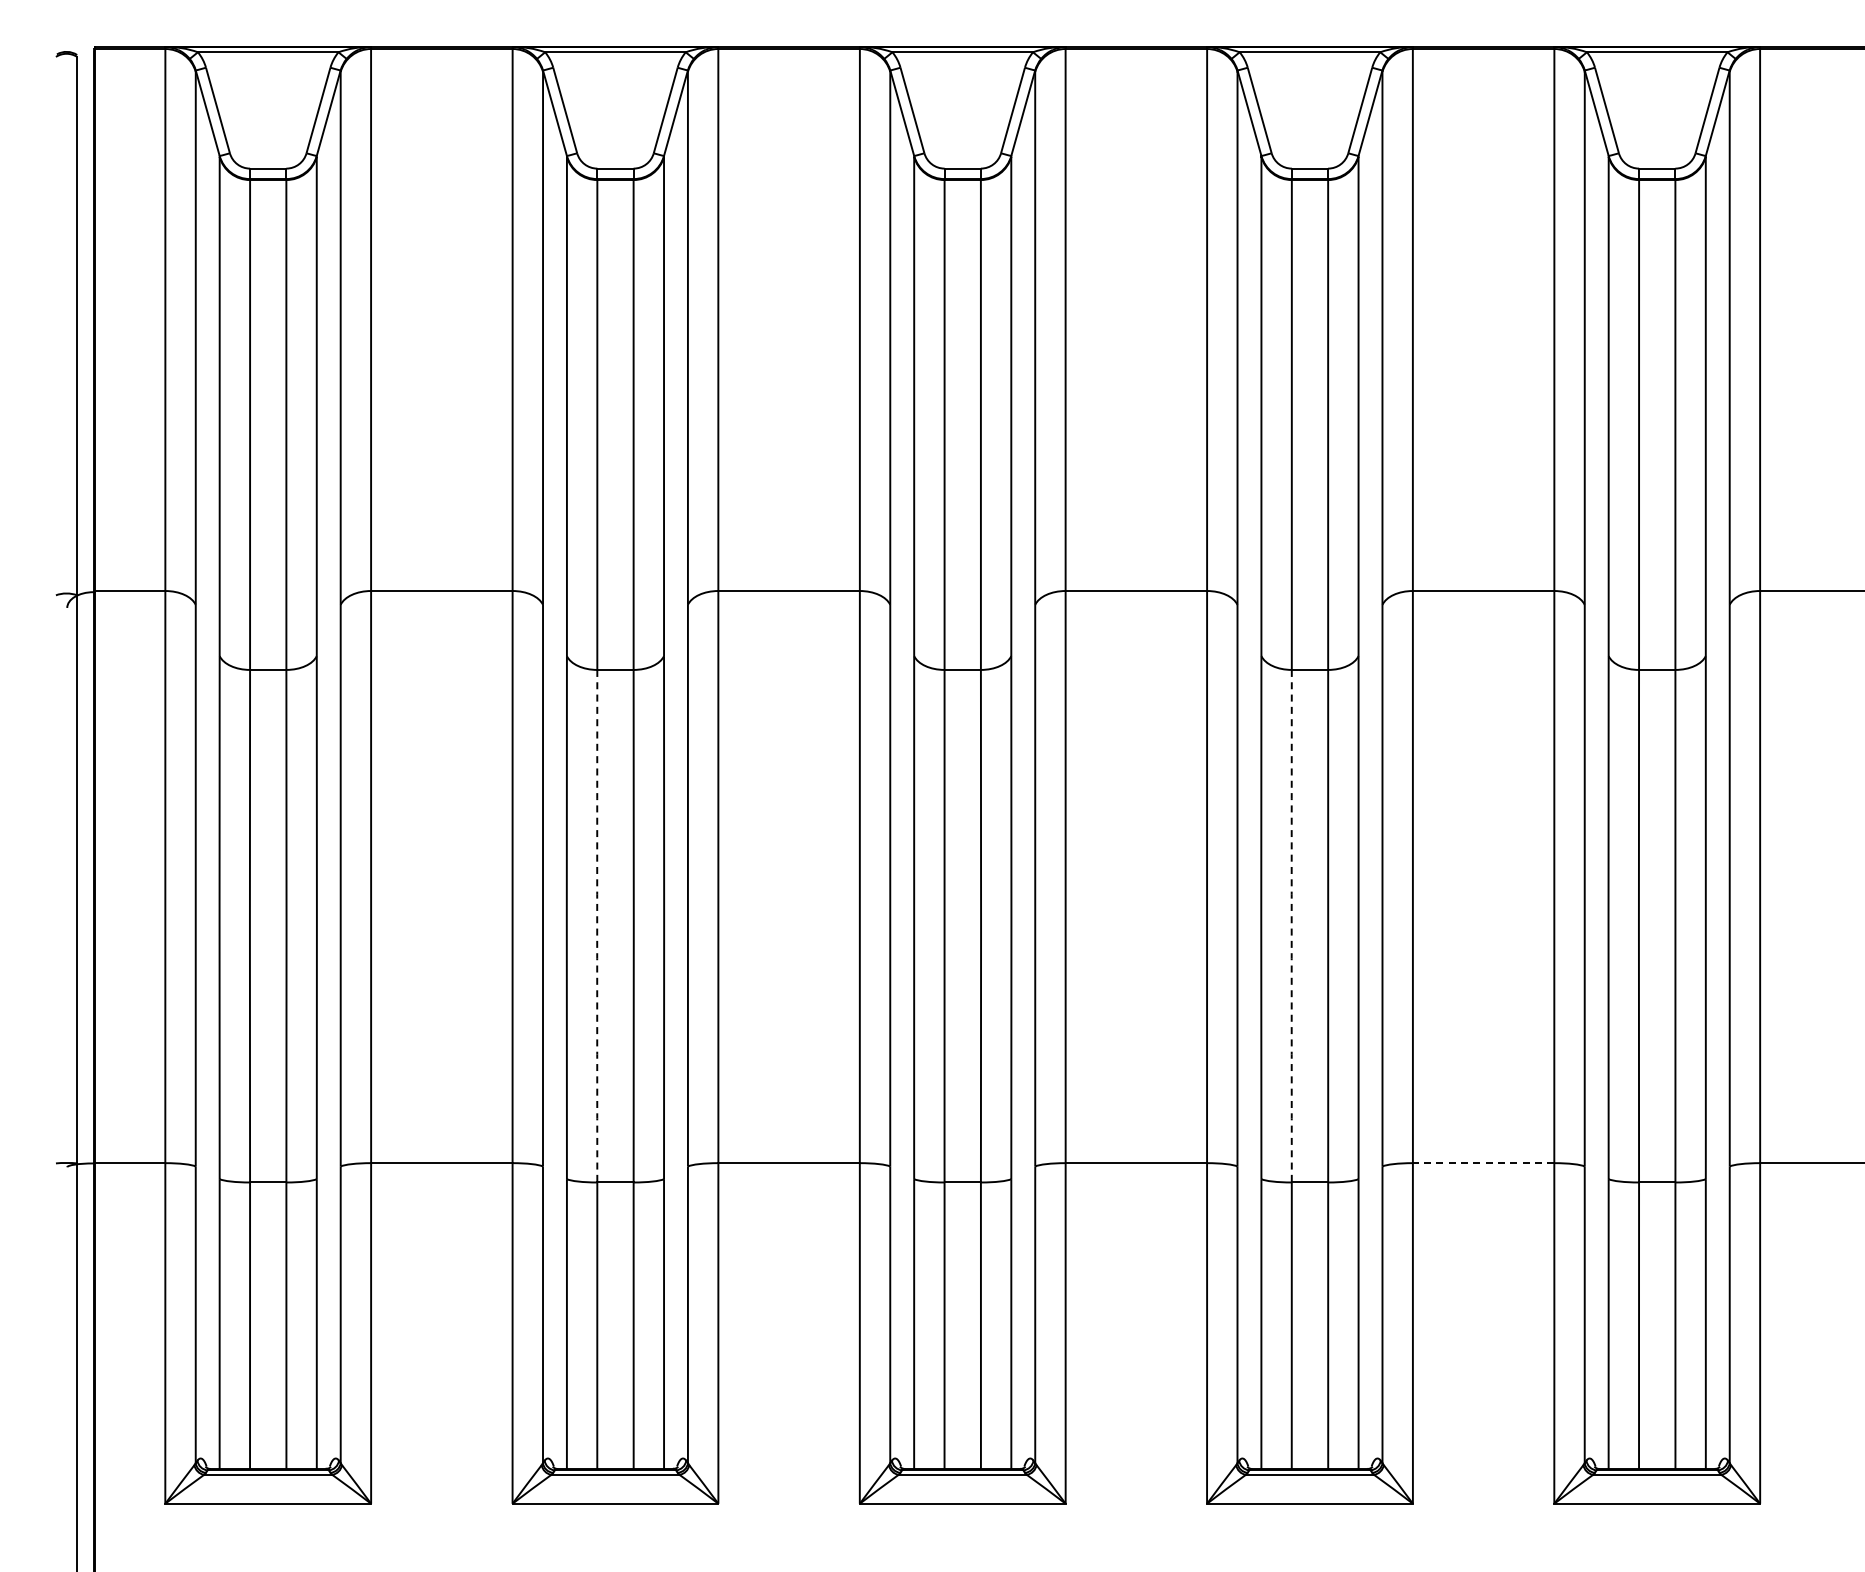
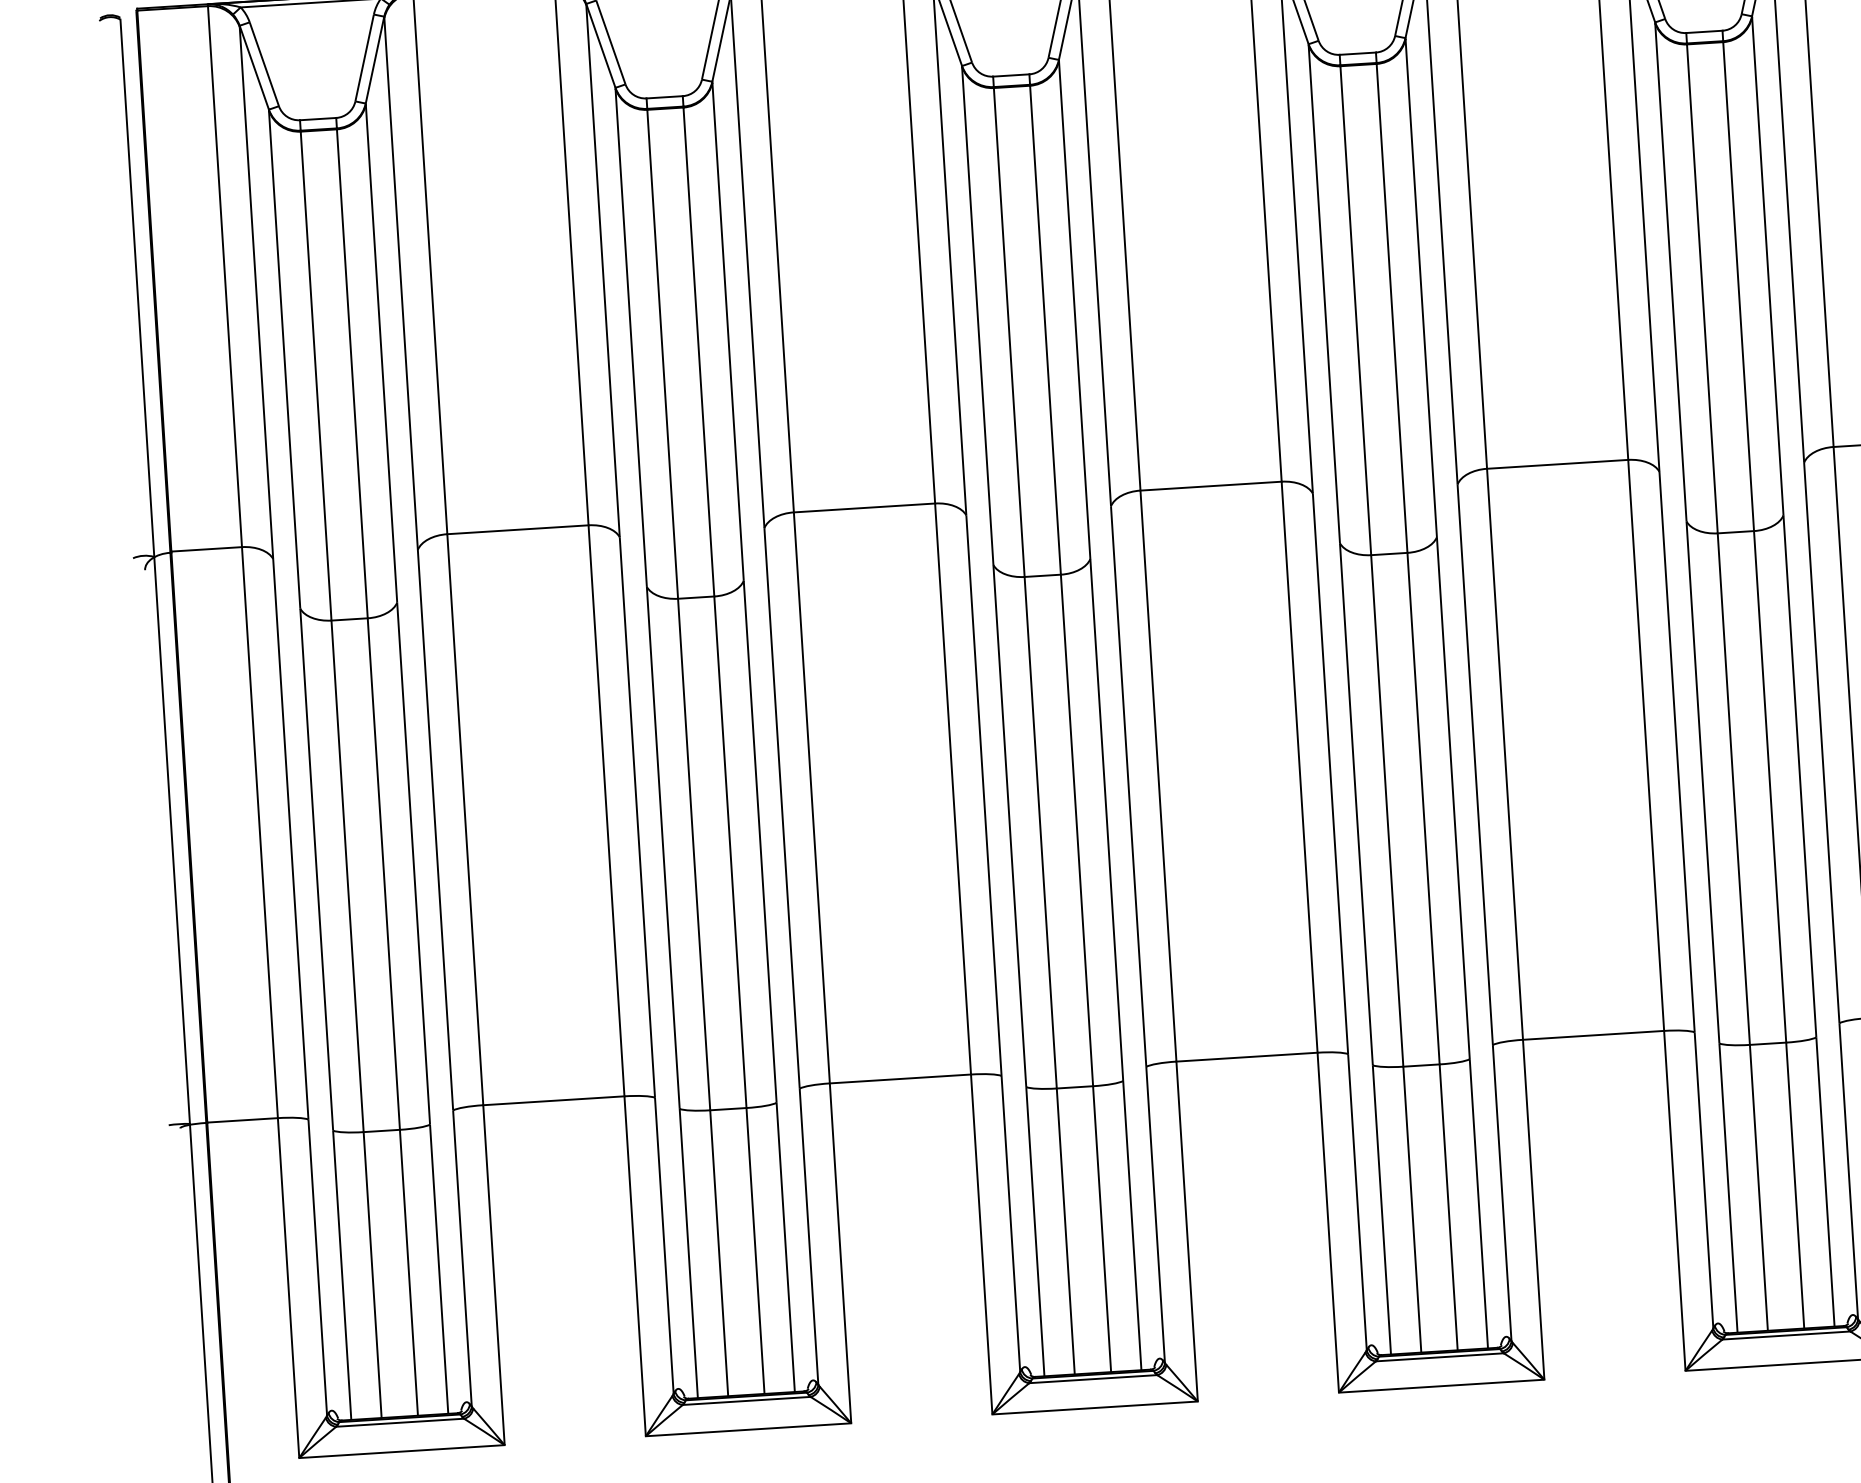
arc: (597, 926) -> (694, 854), dashed -> solid
arc: (1291, 926) -> (1386, 811), dashed -> solid
line: (1483, 1163) -> (1593, 1035), dashed -> solid

